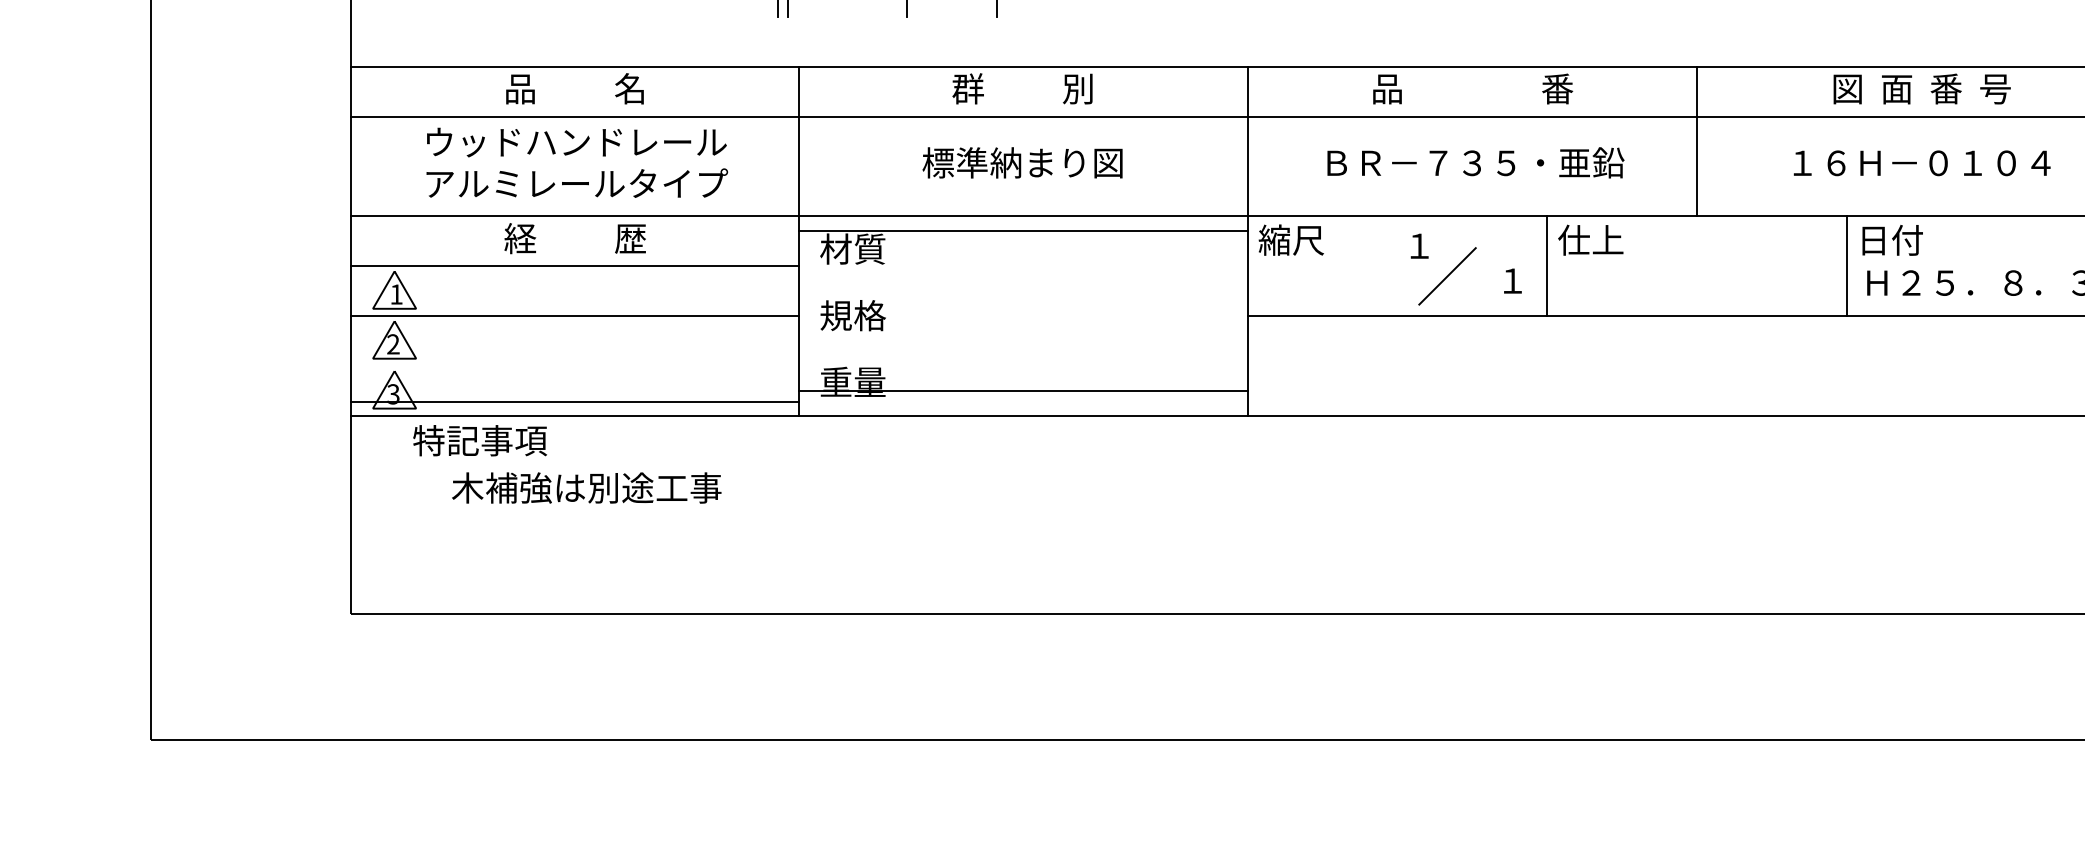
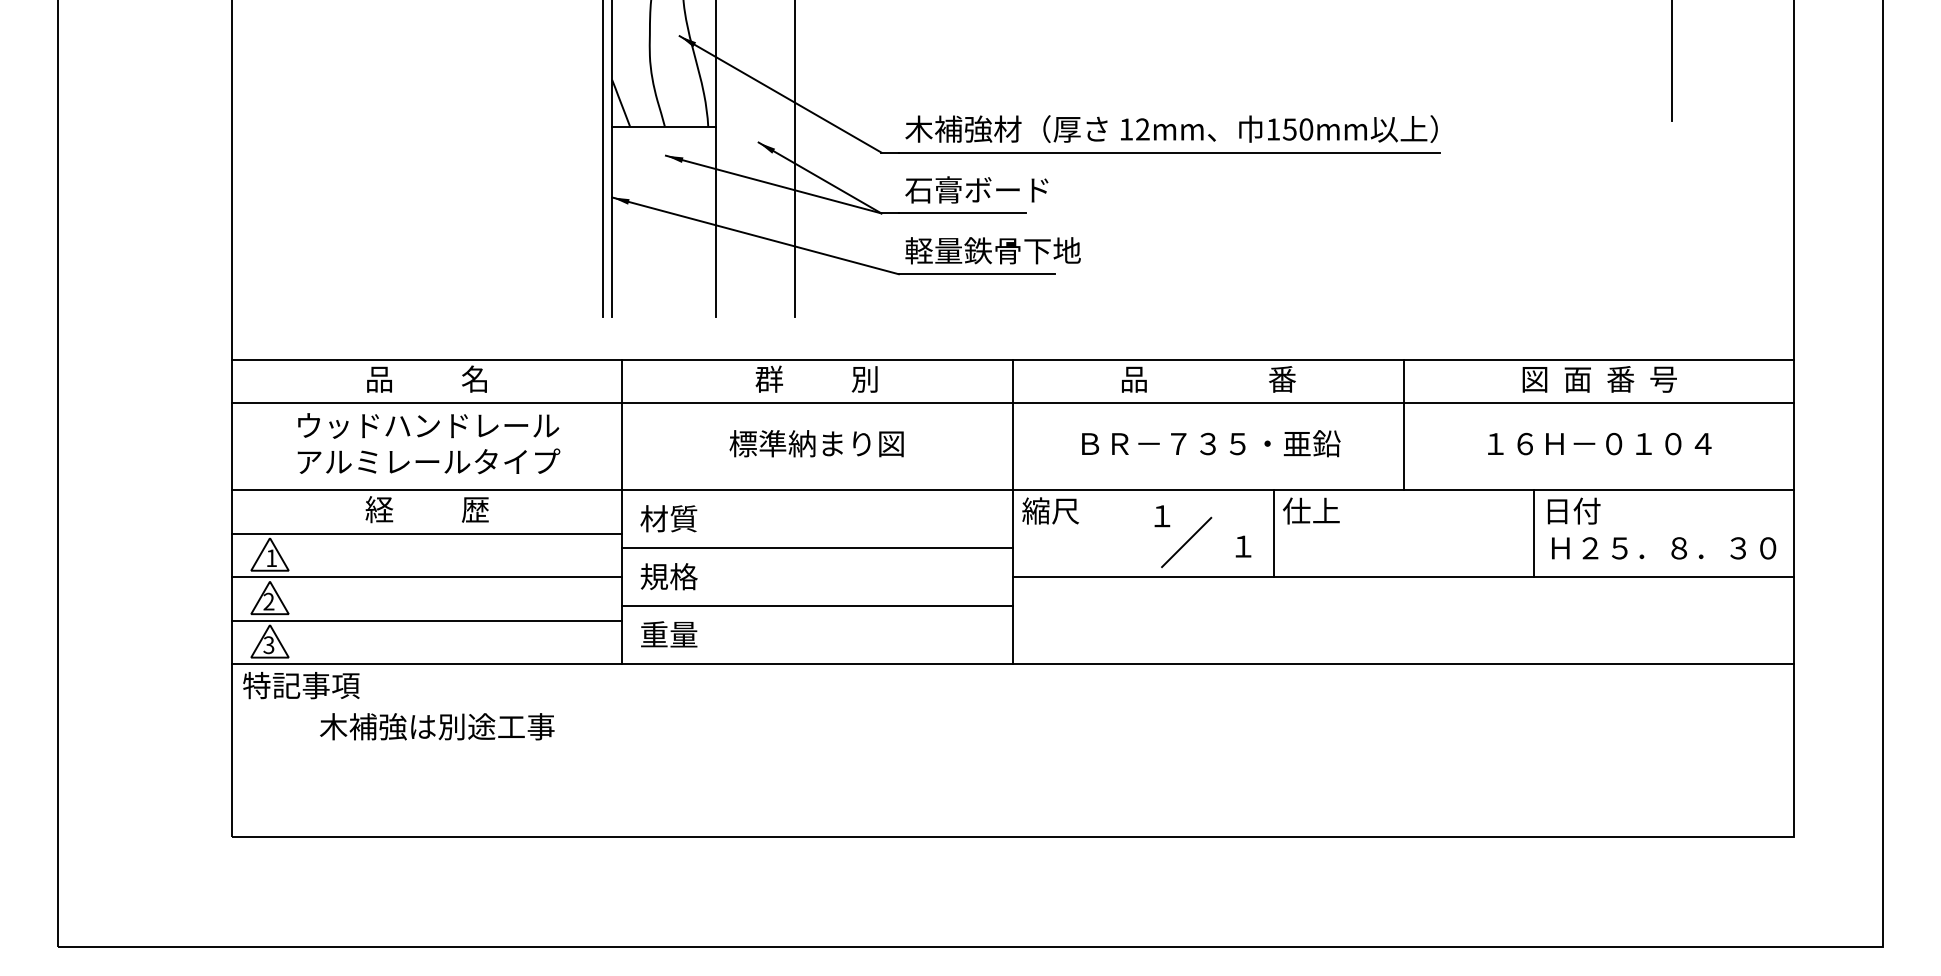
line: (1022, 231) -> (816, 548), moved
line: (1022, 391) -> (816, 606), moved
line: (574, 401) -> (426, 620), moved
text: (480, 440) -> (301, 685), moved

